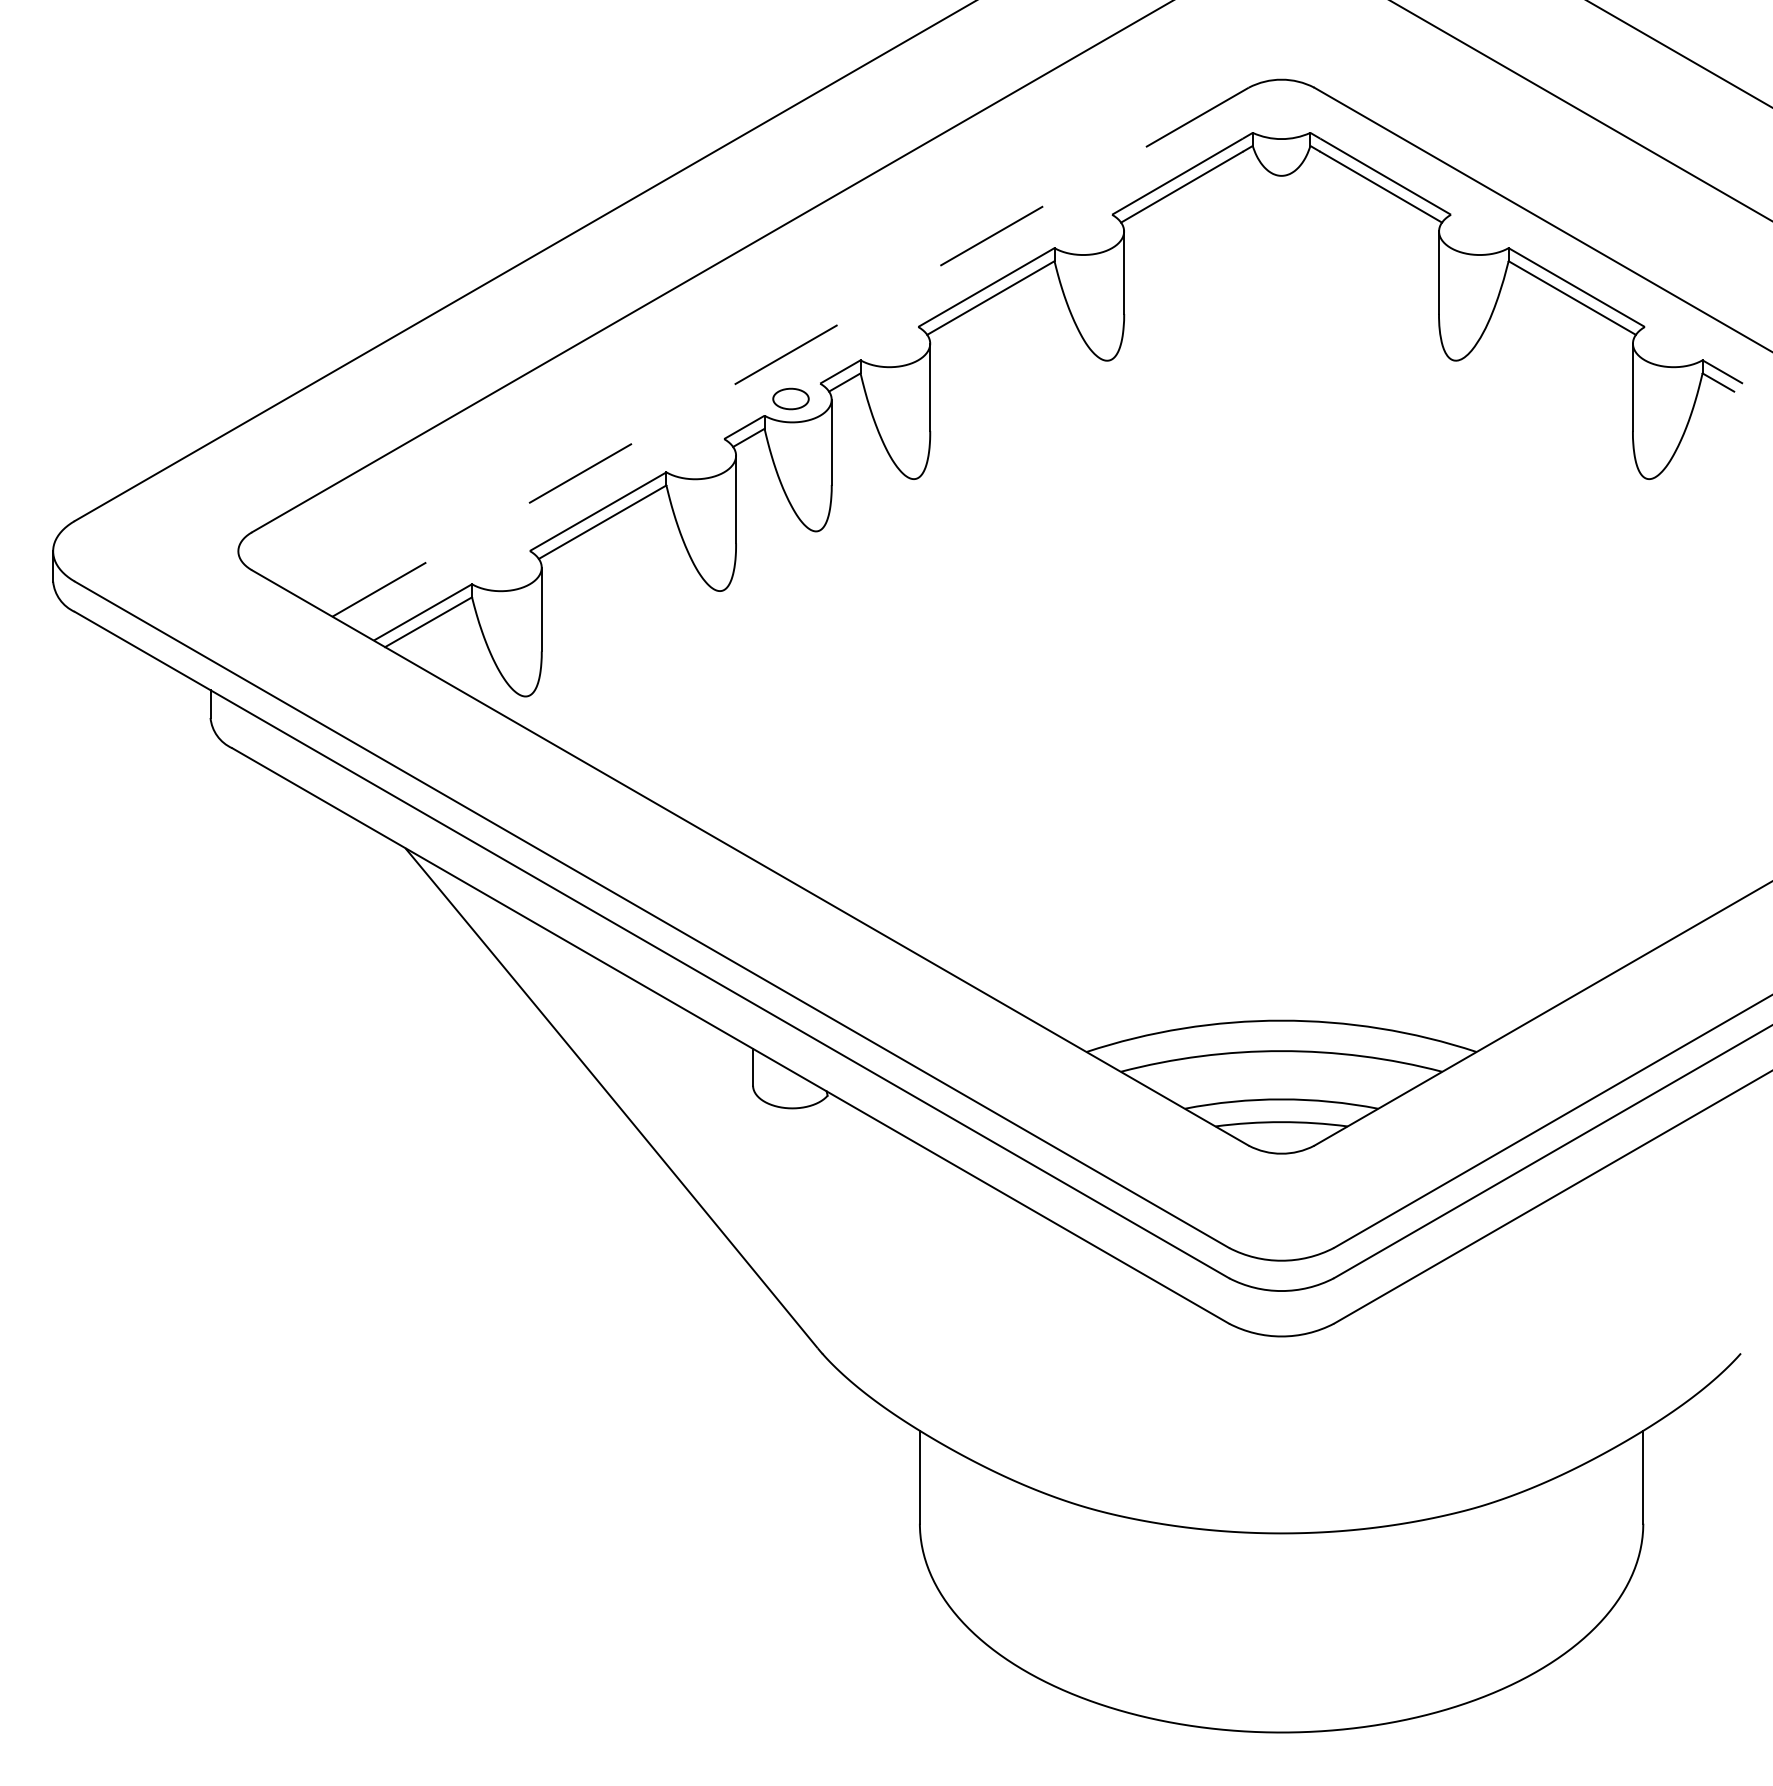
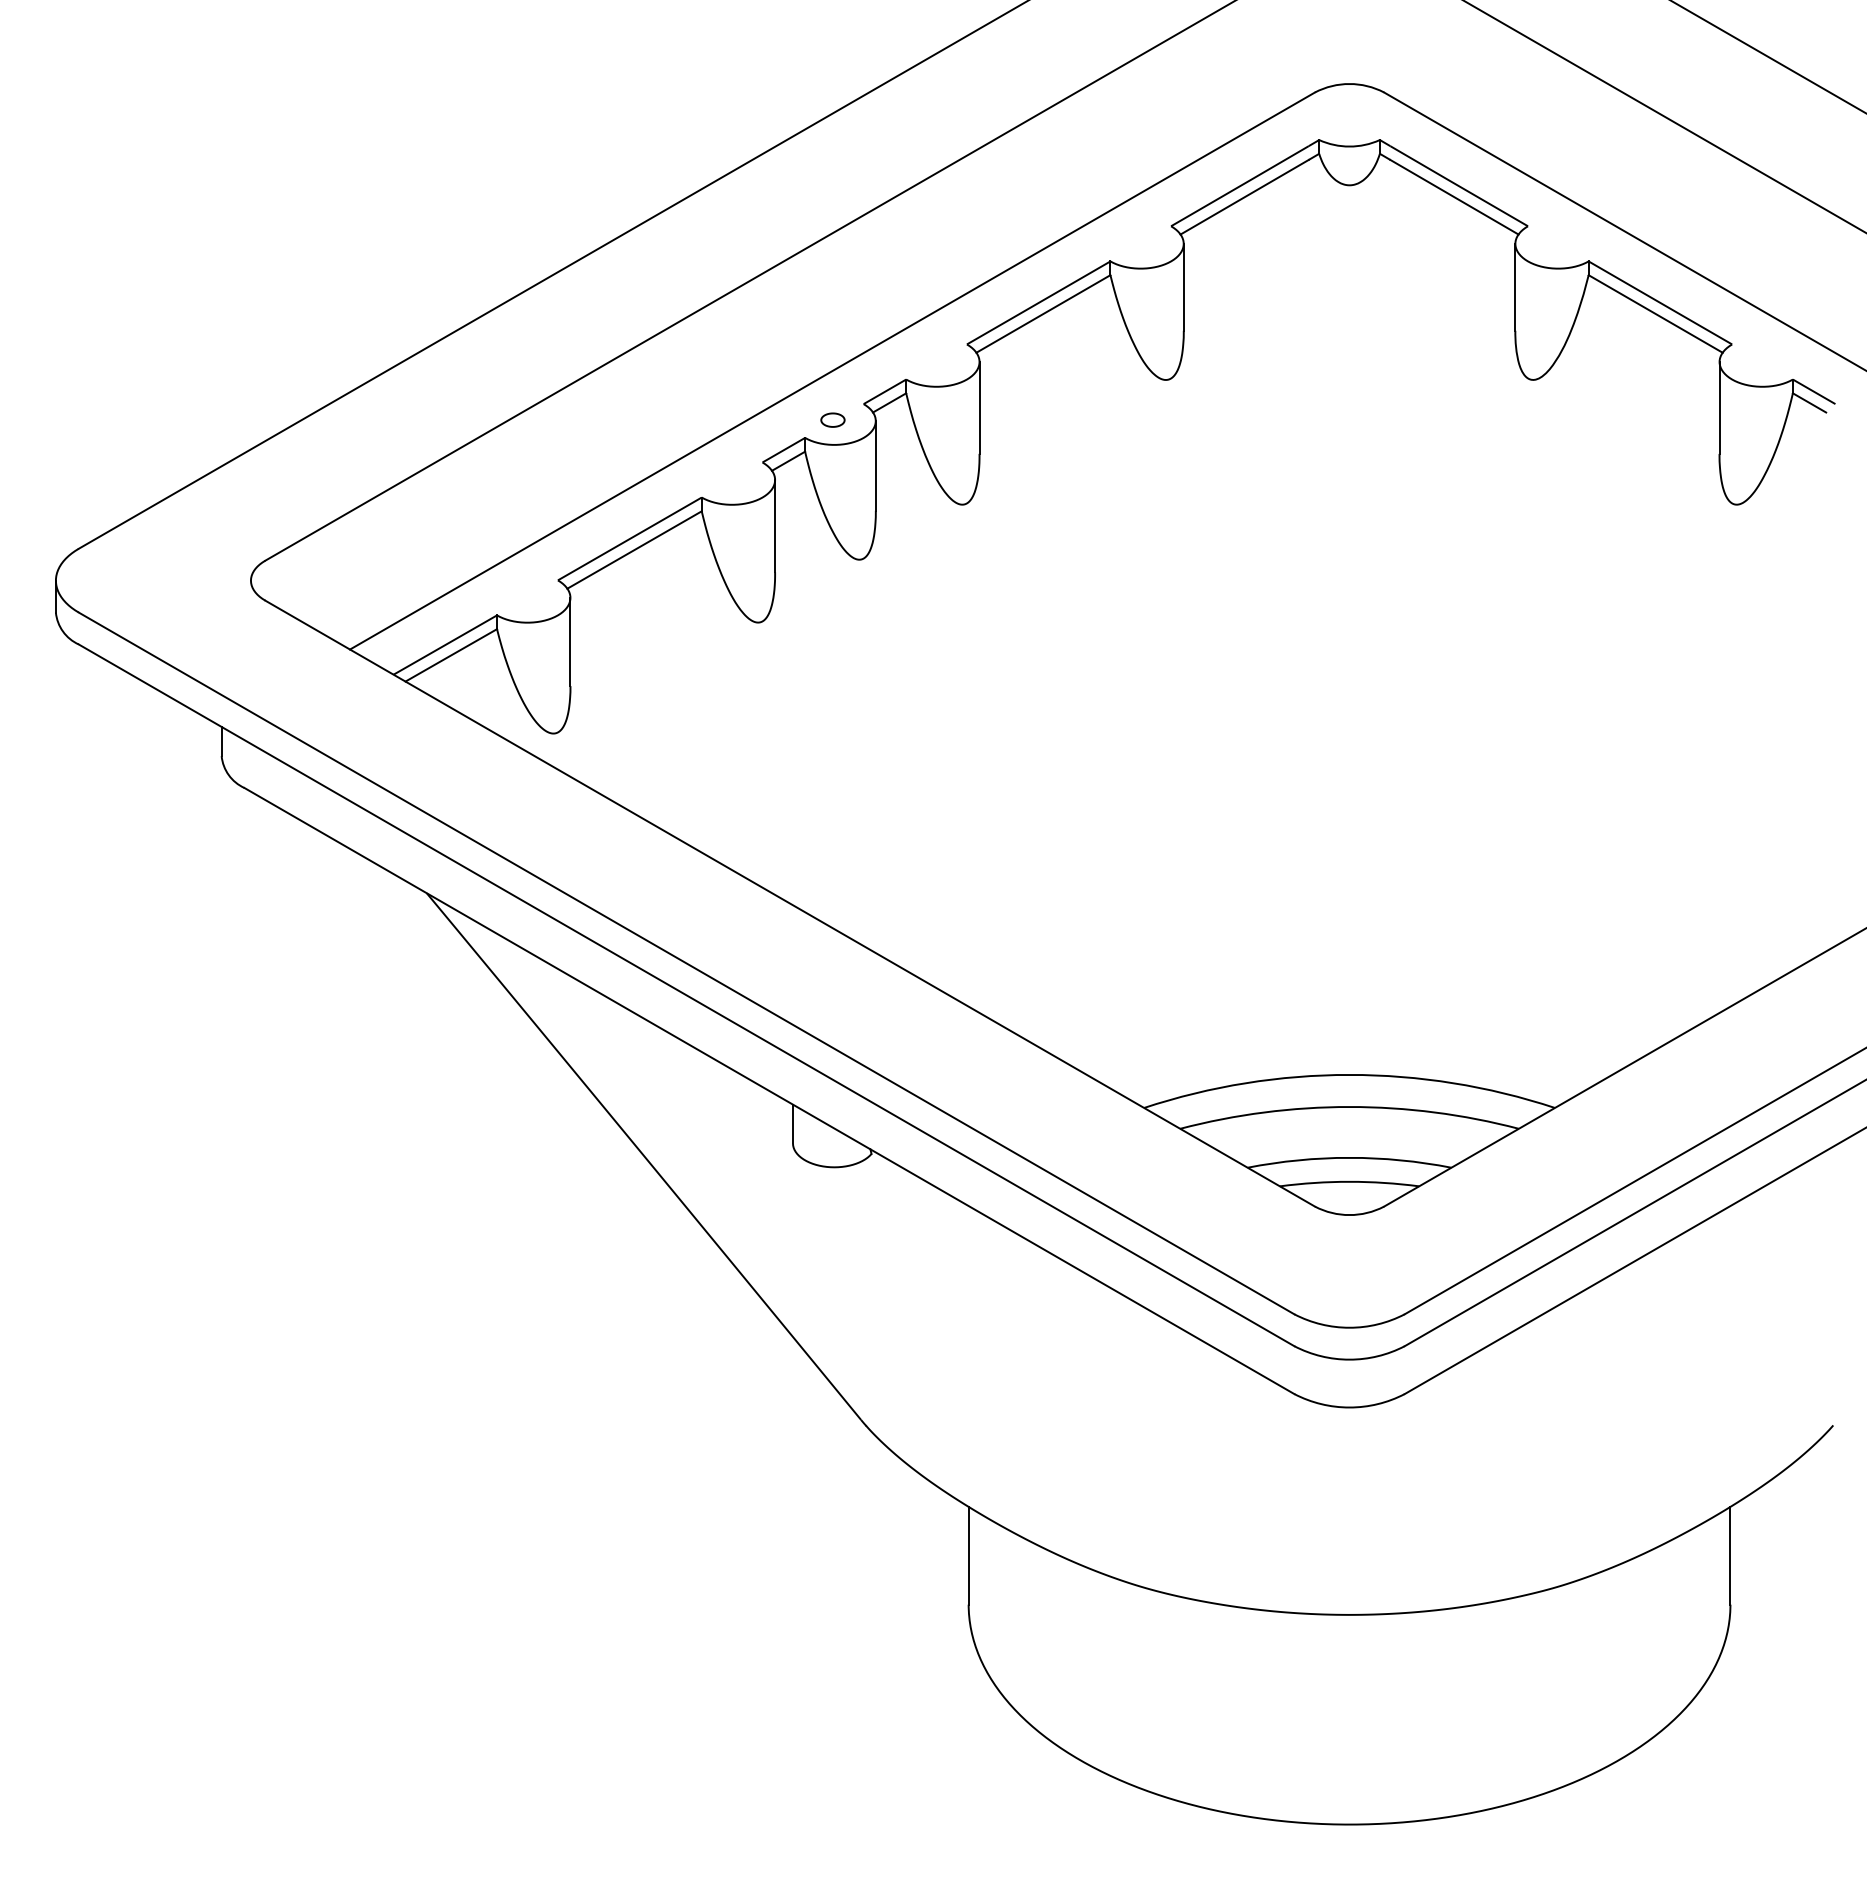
line: (790, 352) -> (832, 371), dashed -> solid
part: (790, 398) -> (832, 419), size x0.62

